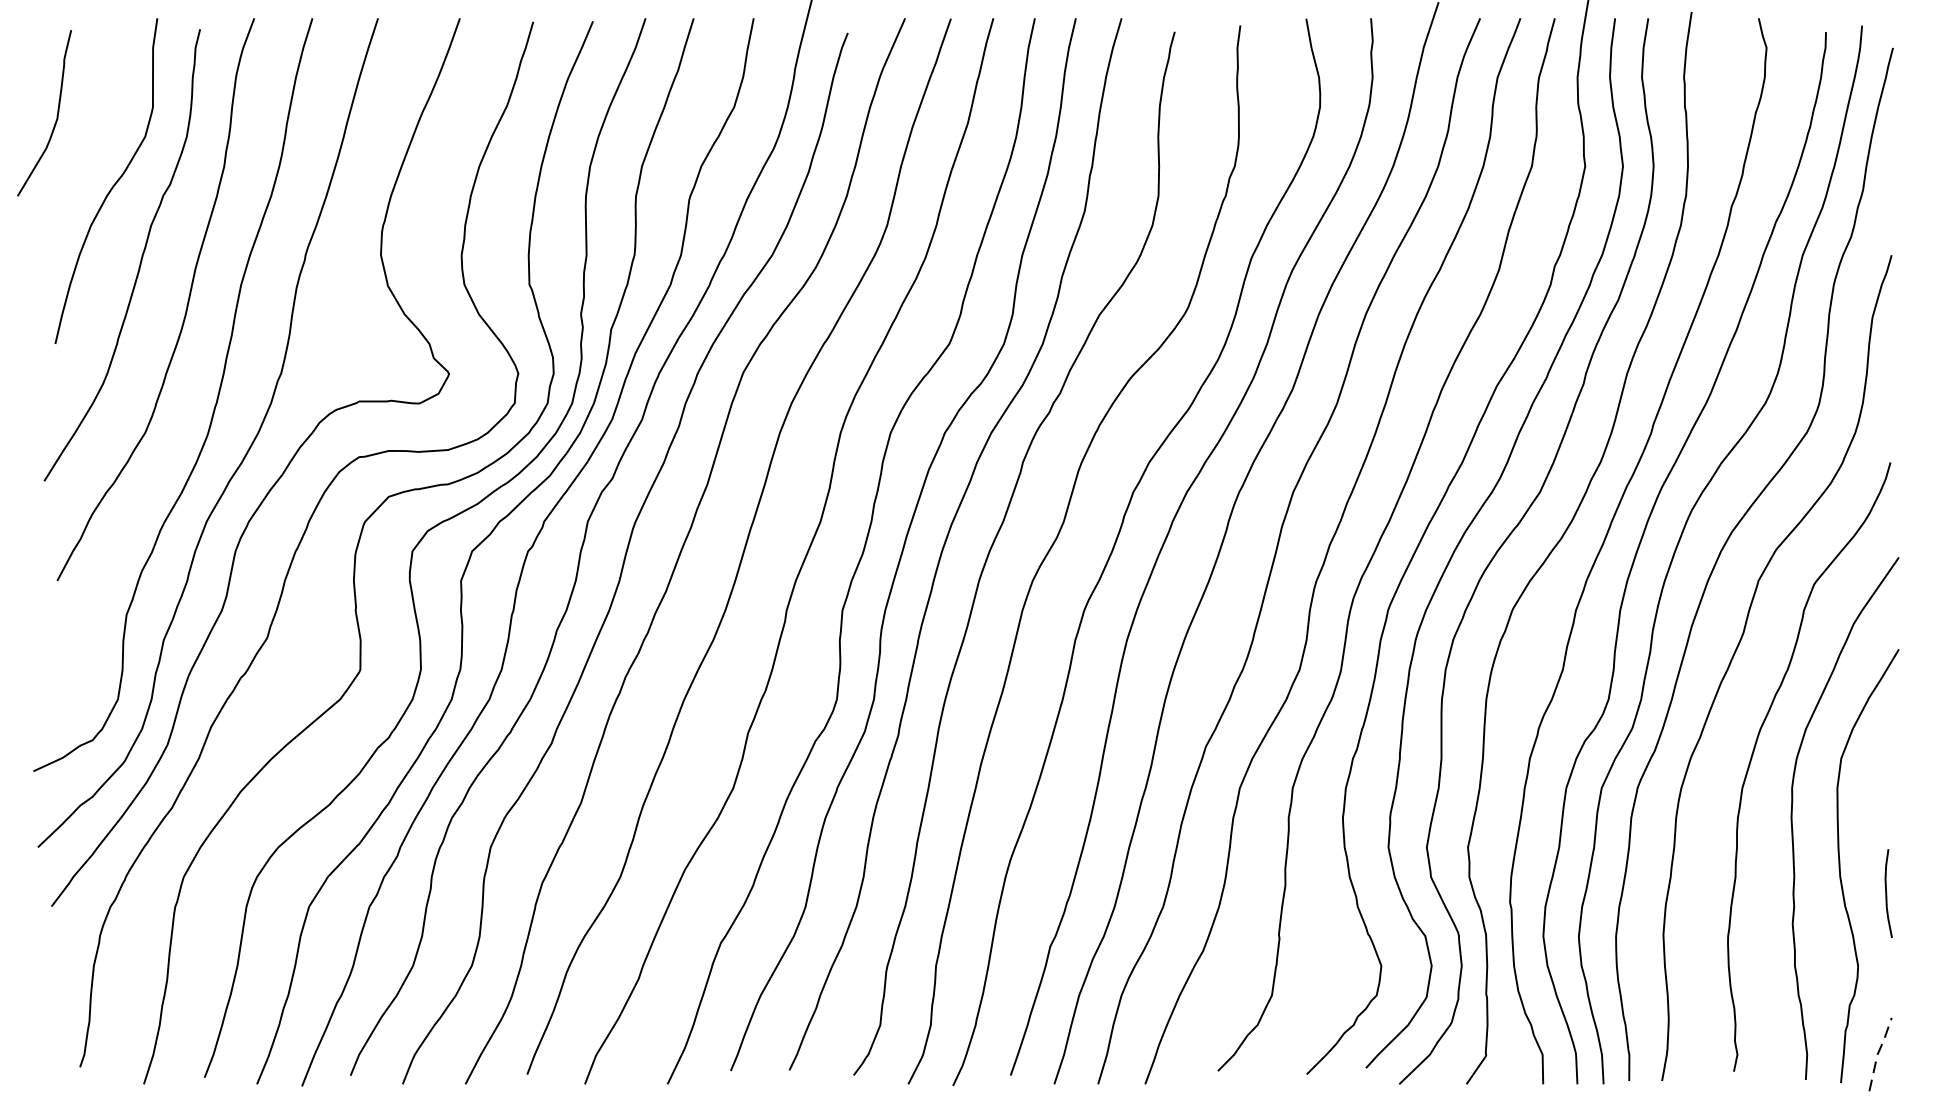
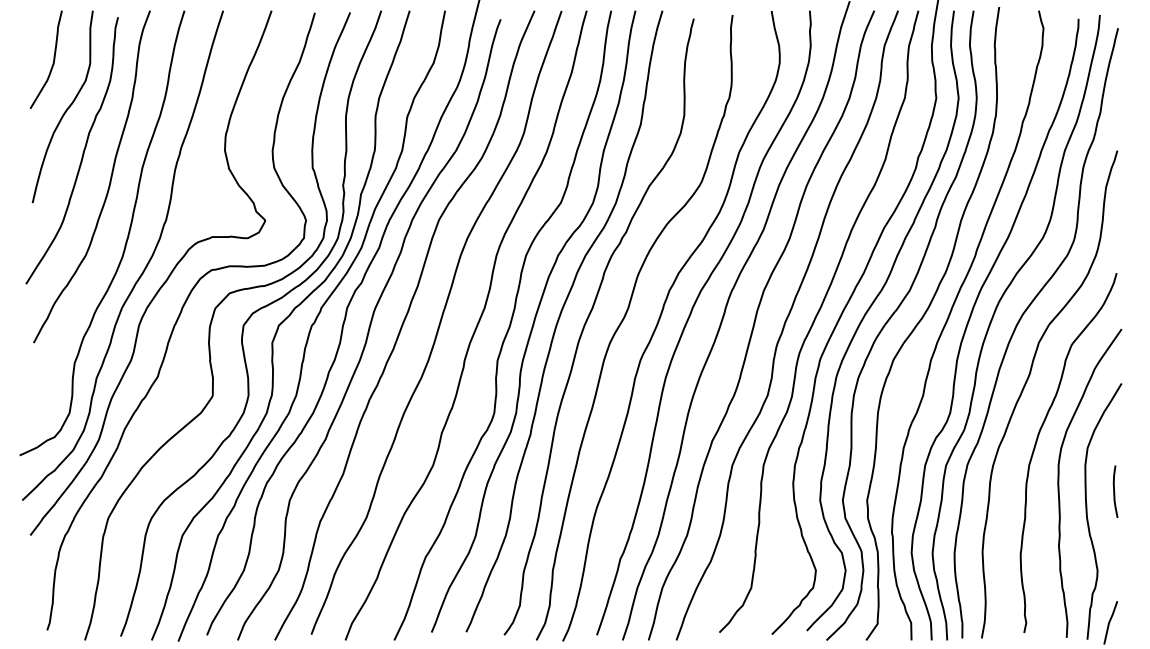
curve: (56, 112) -> (53, 59), moved
curve: (1888, 893) -> (1115, 491), moved
line: (1878, 1053) -> (1109, 622), dashed -> solid

